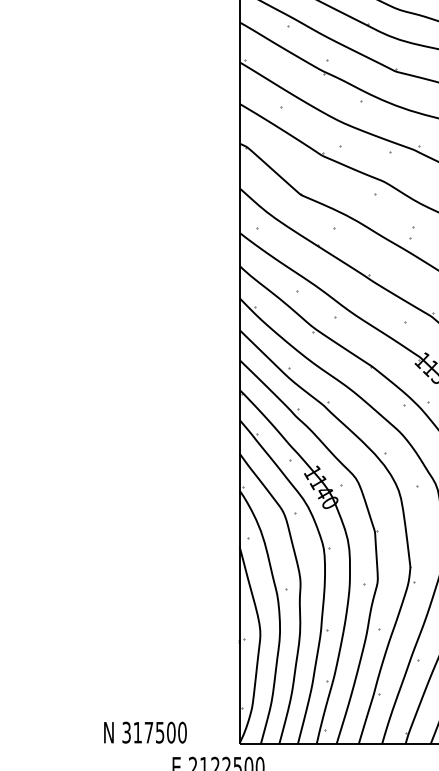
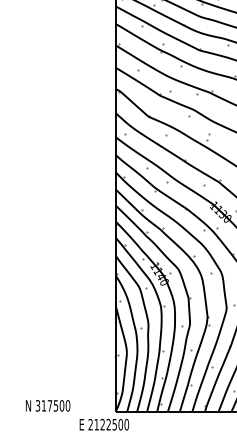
text: (146, 731) -> (48, 405), moved

